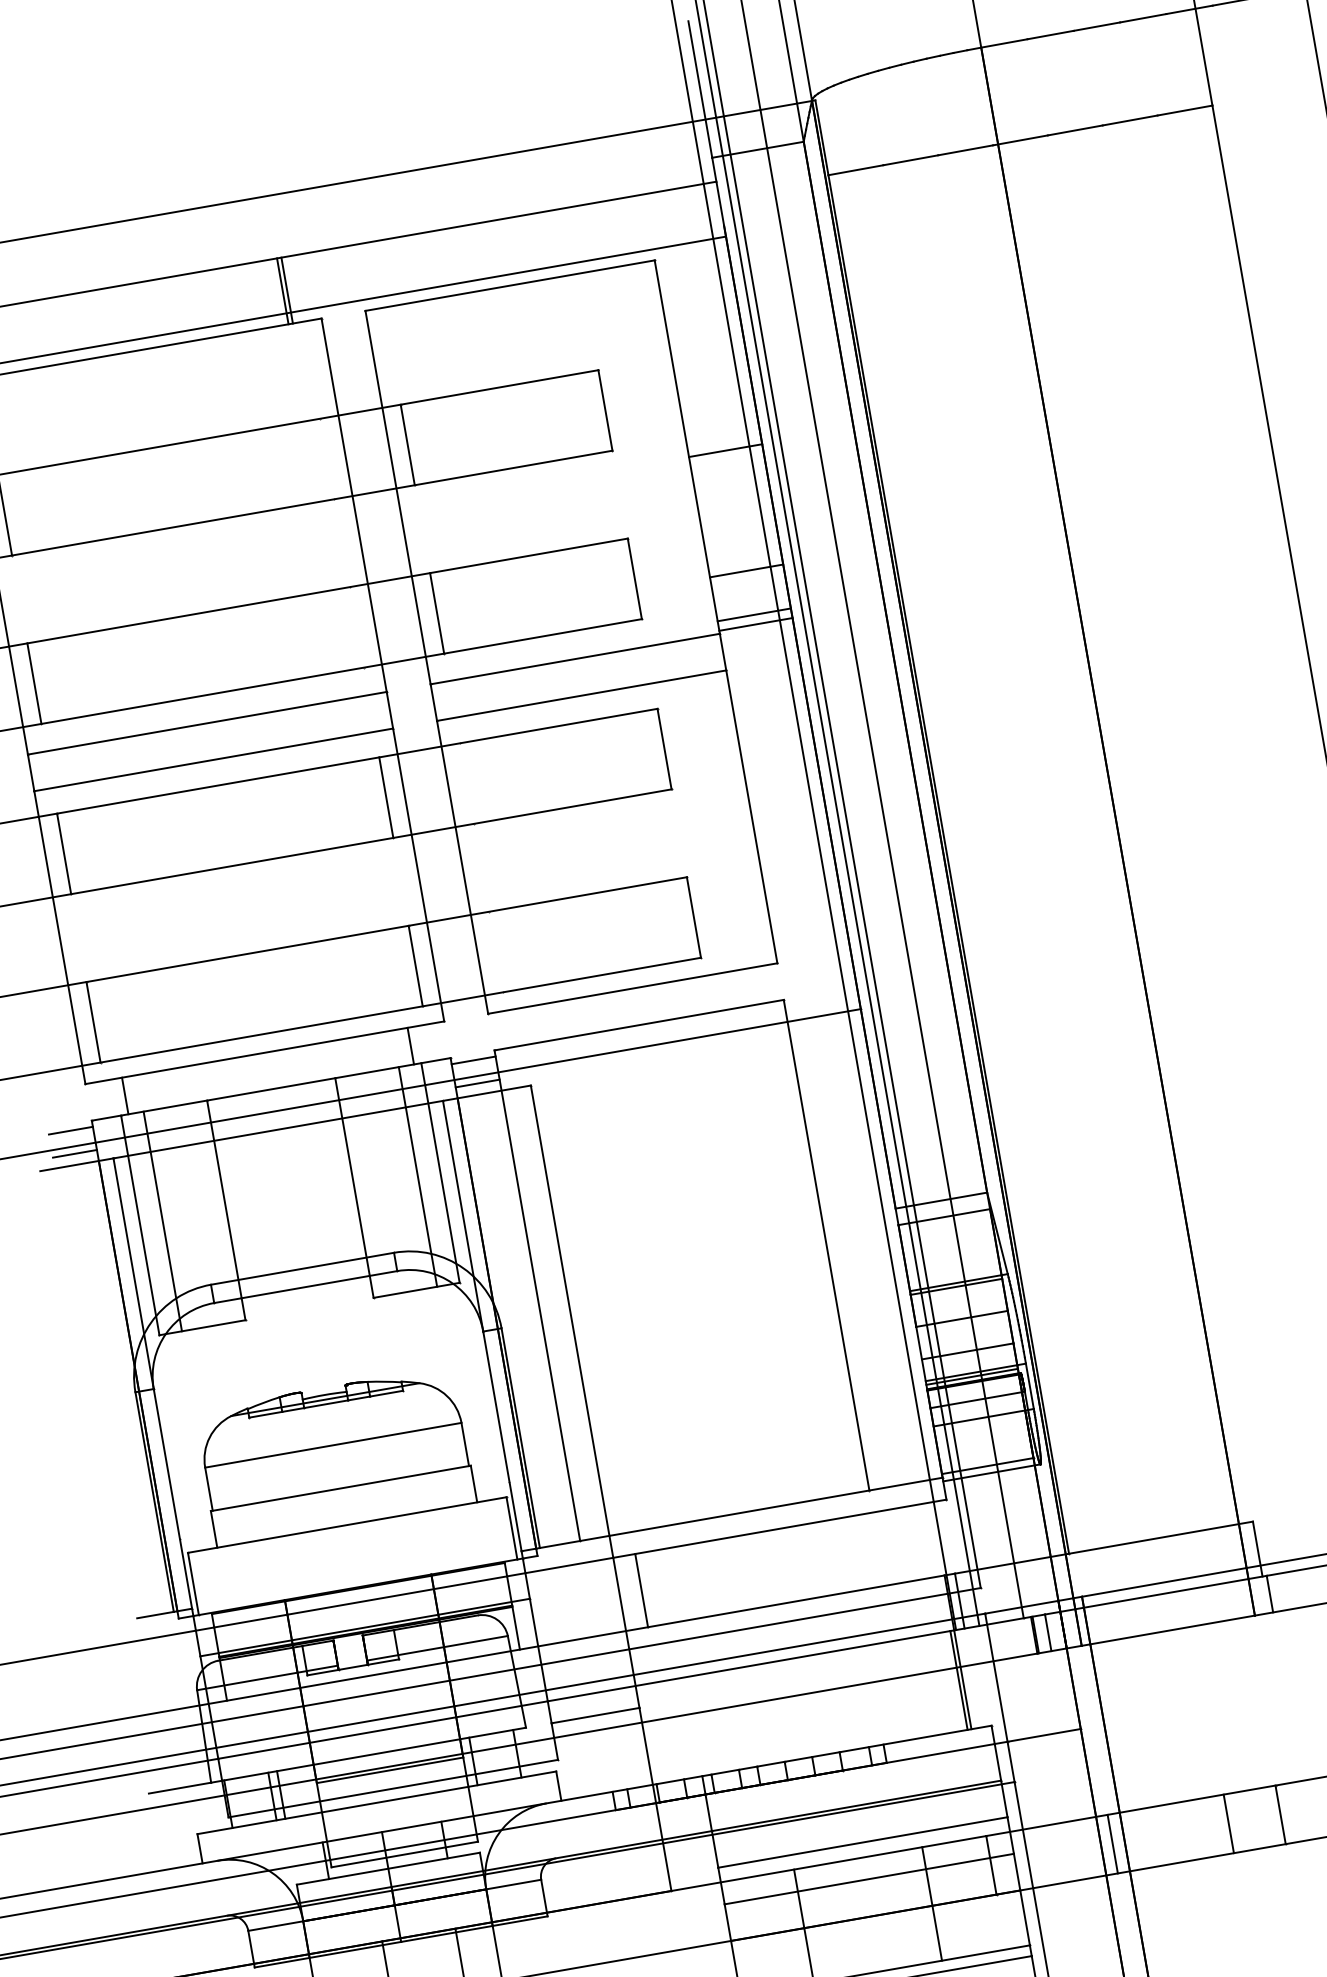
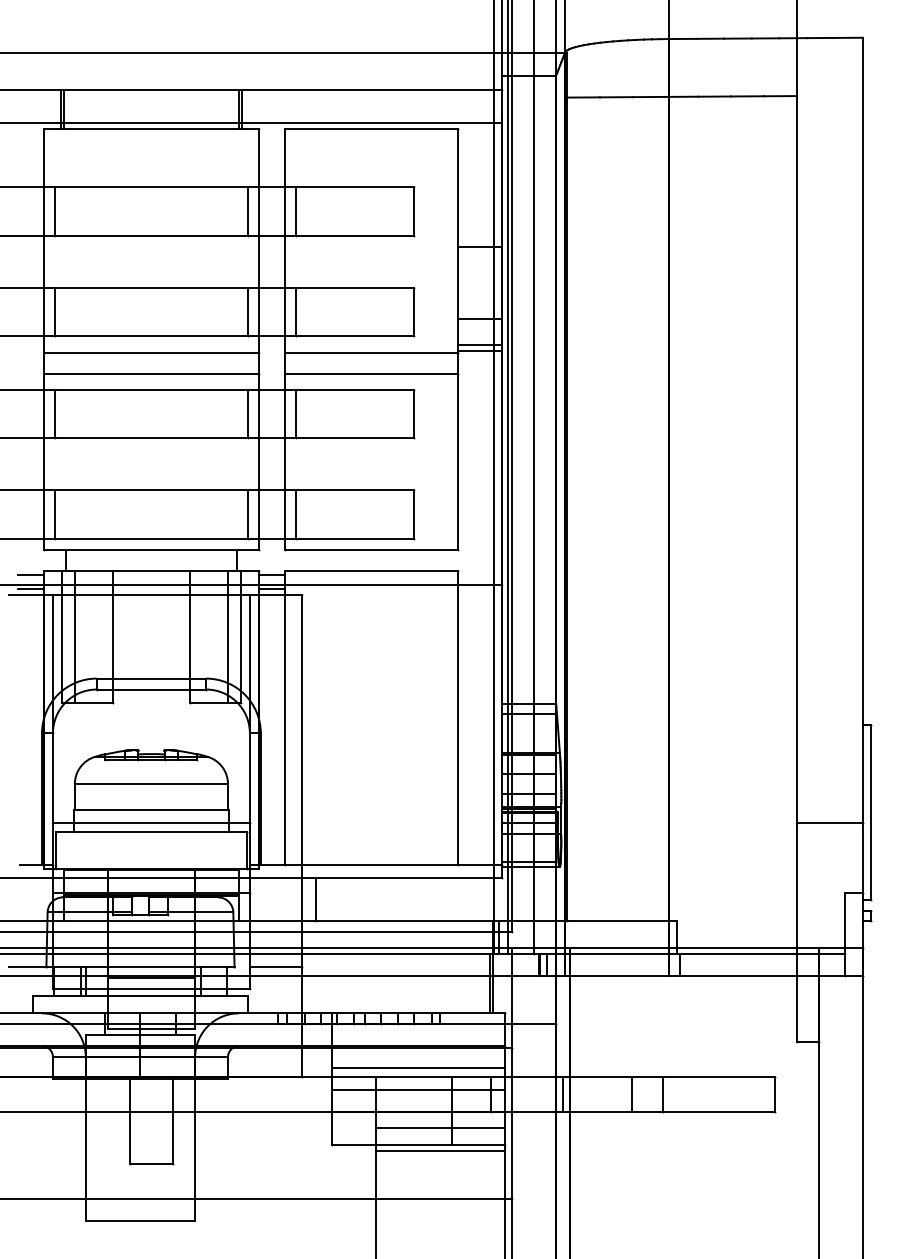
line: (326, 459) -> (247, 211), added
line: (356, 628) -> (247, 312), added
line: (466, 783) -> (295, 413), added
line: (495, 952) -> (295, 514), added
line: (343, 1511) -> (150, 823), added
line: (915, 1935) -> (439, 1127), added

